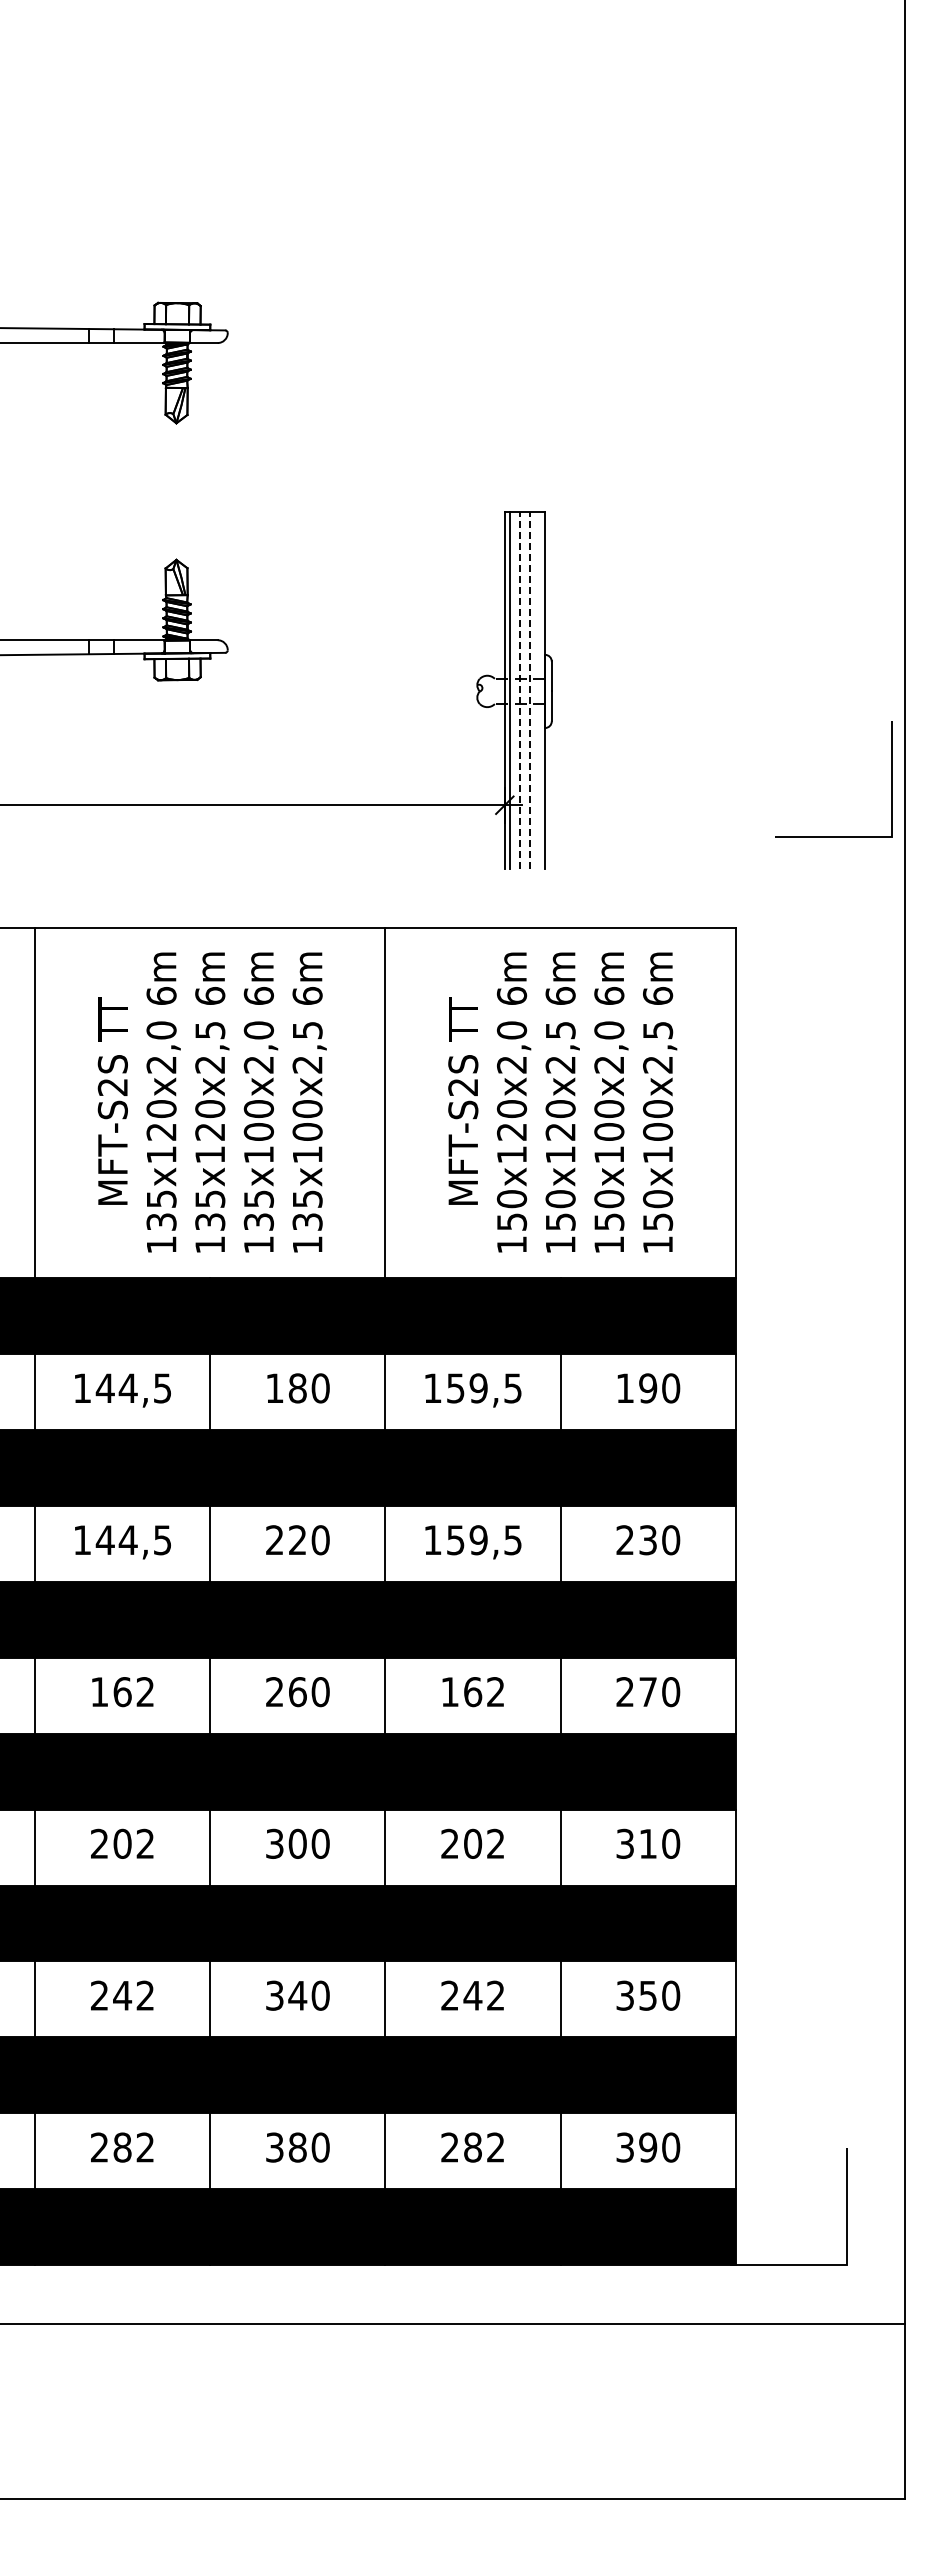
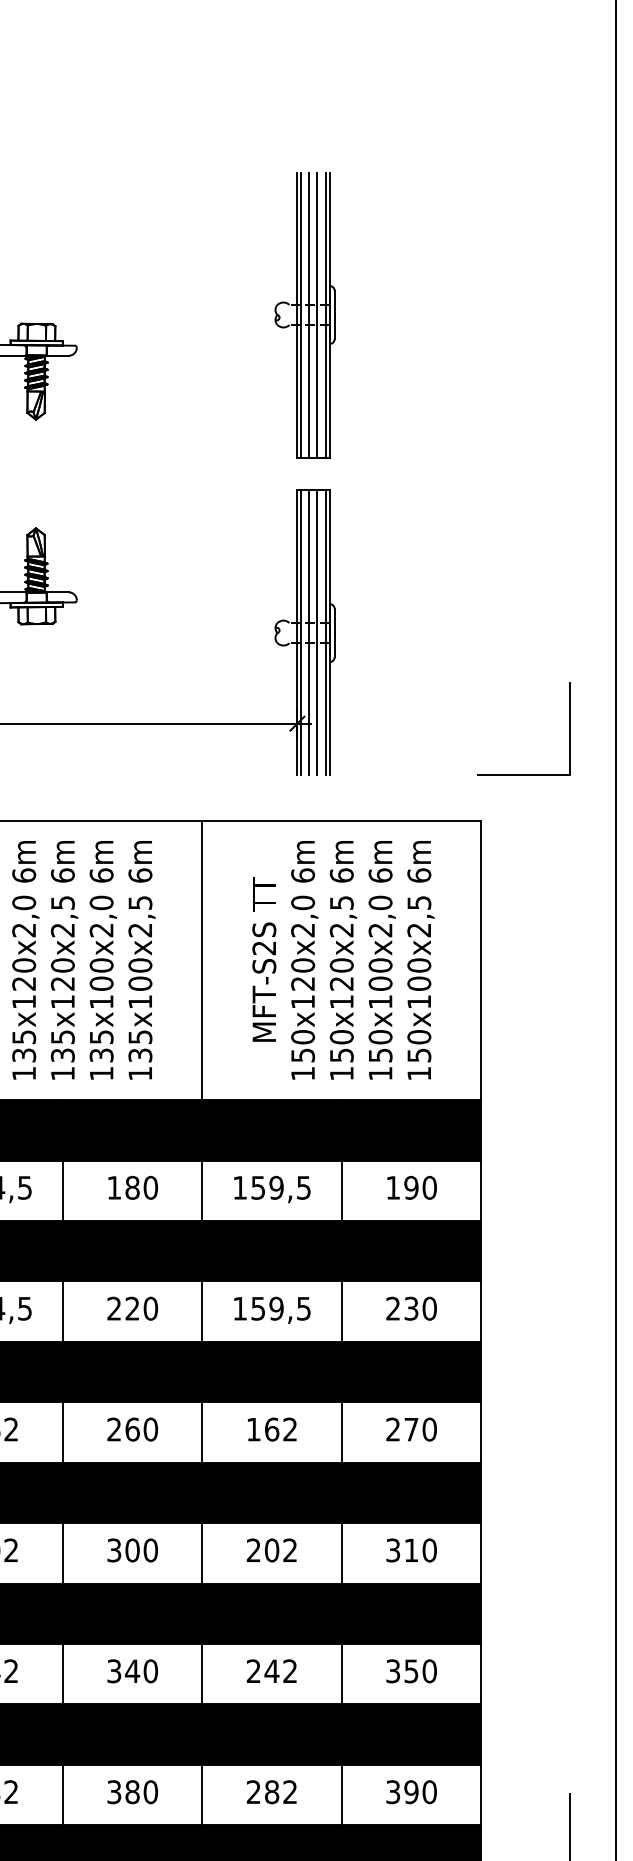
part: (514, 292) -> (305, 315), added
line: (519, 690) -> (309, 632), dashed -> solid
line: (530, 690) -> (317, 632), dashed -> solid
line: (540, 690) -> (325, 632), added
line: (833, 836) -> (523, 774), moved

